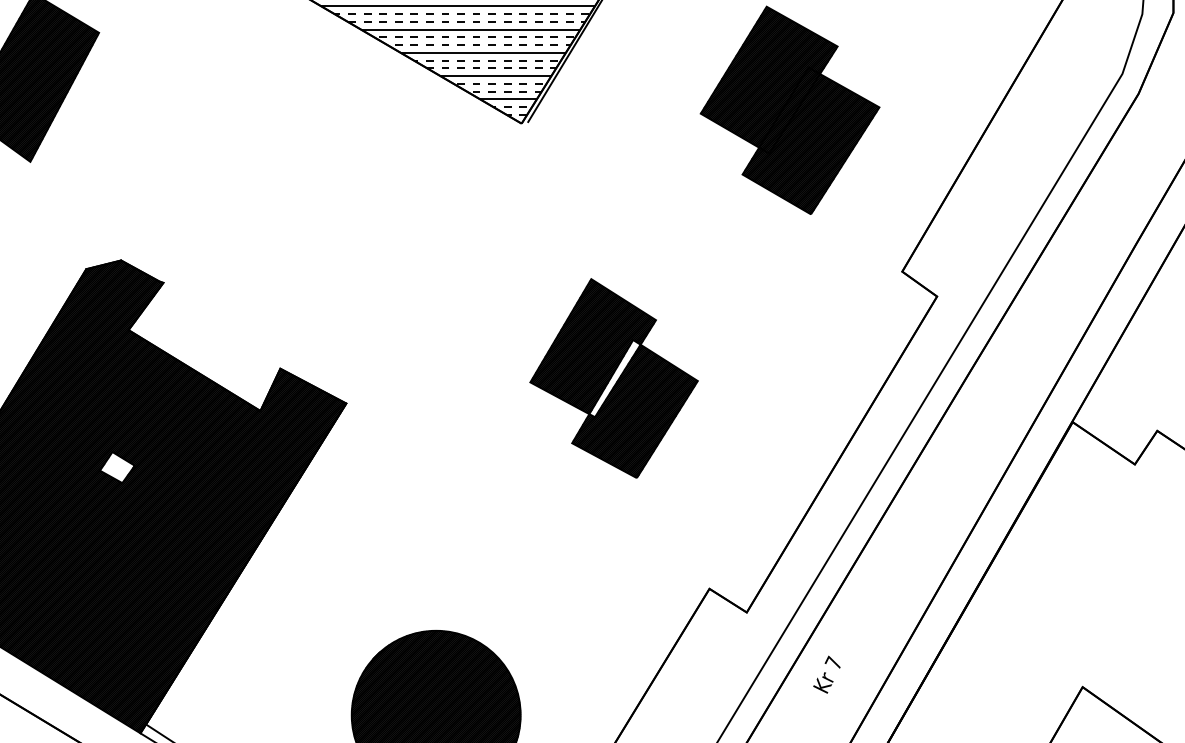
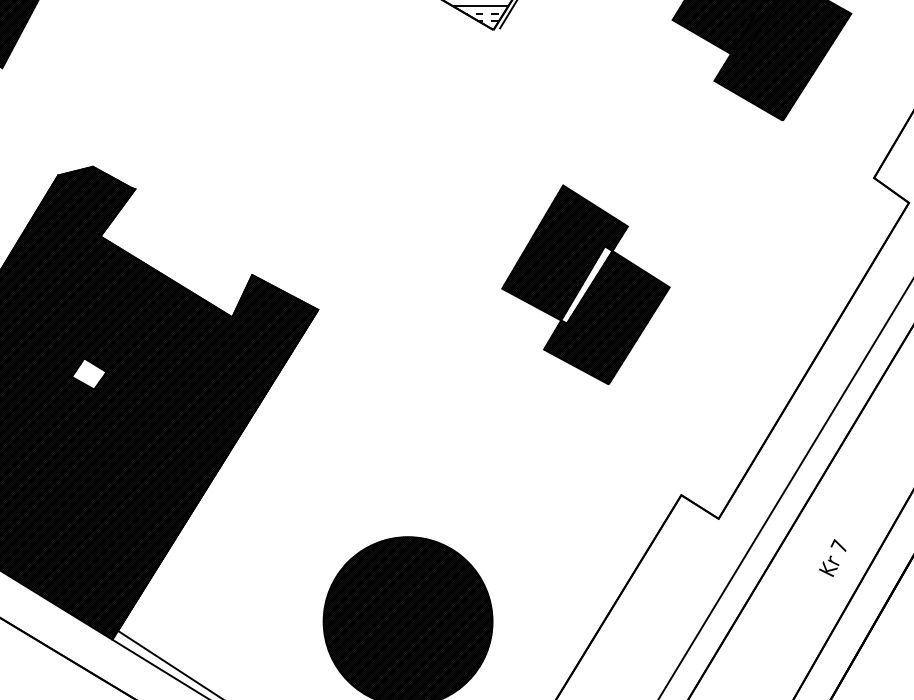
text: (826, 674) -> (832, 557), moved

